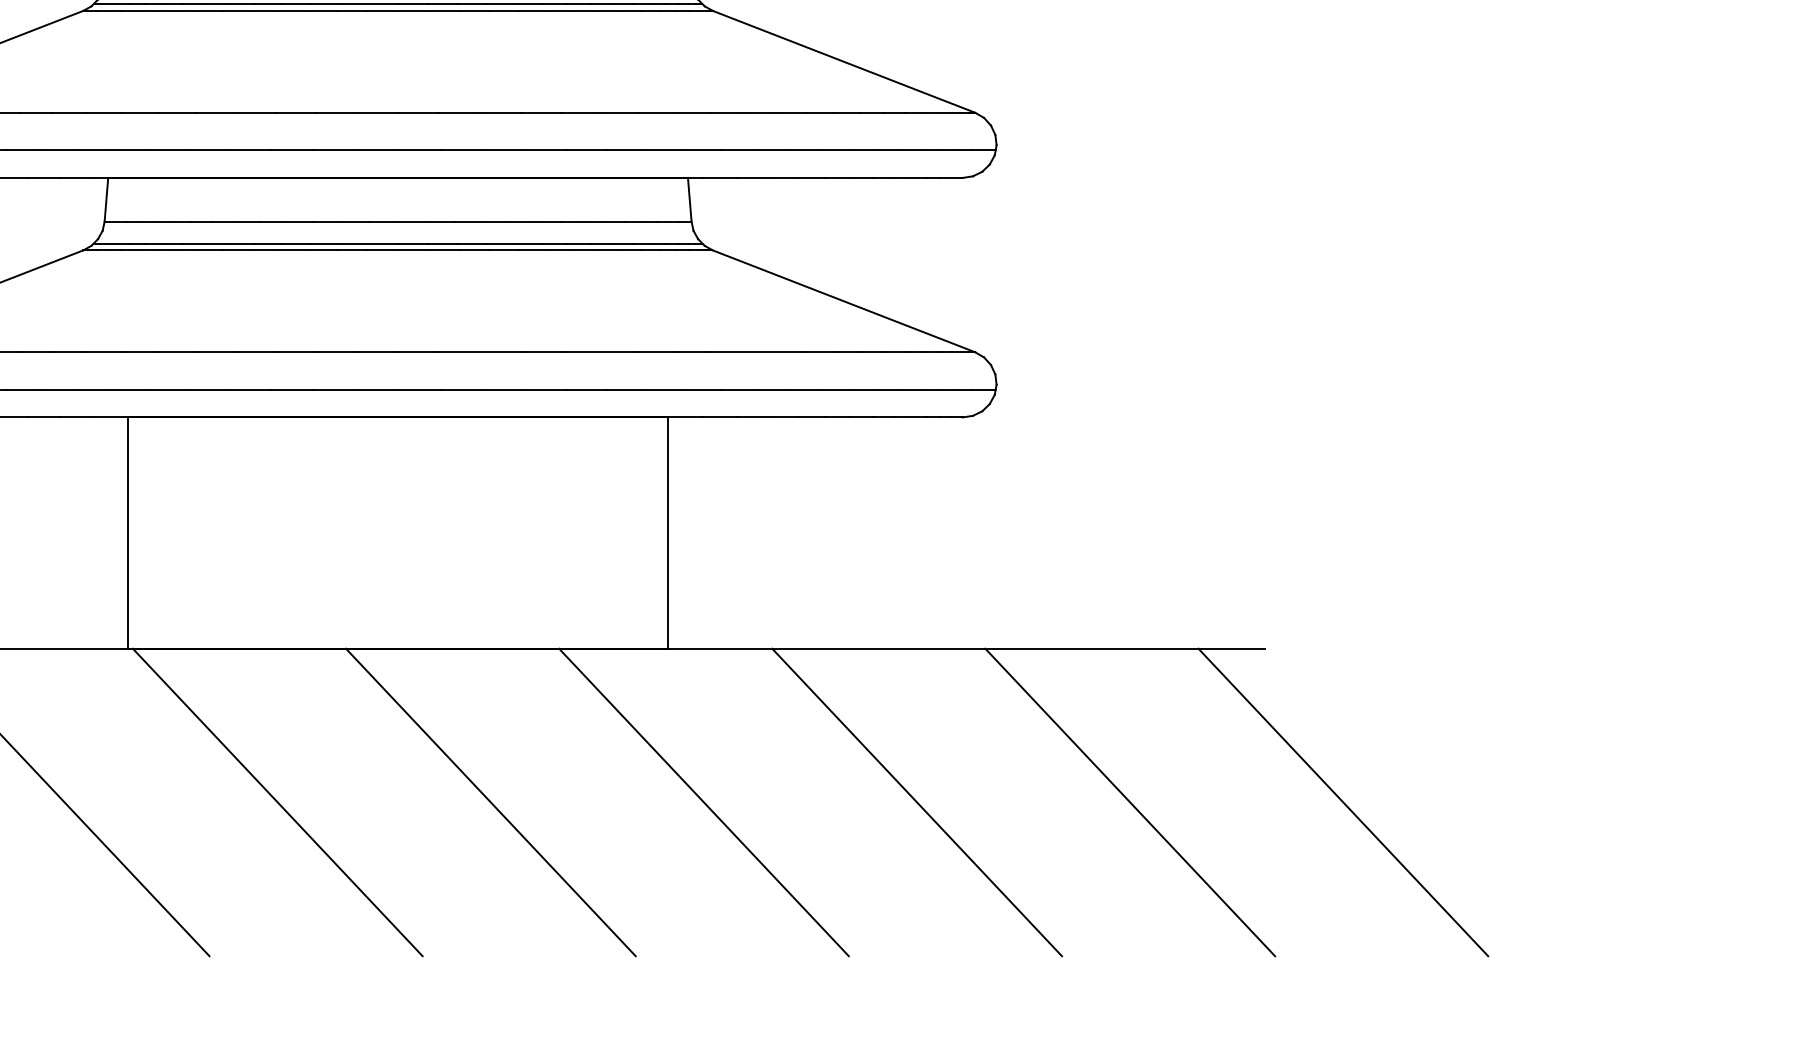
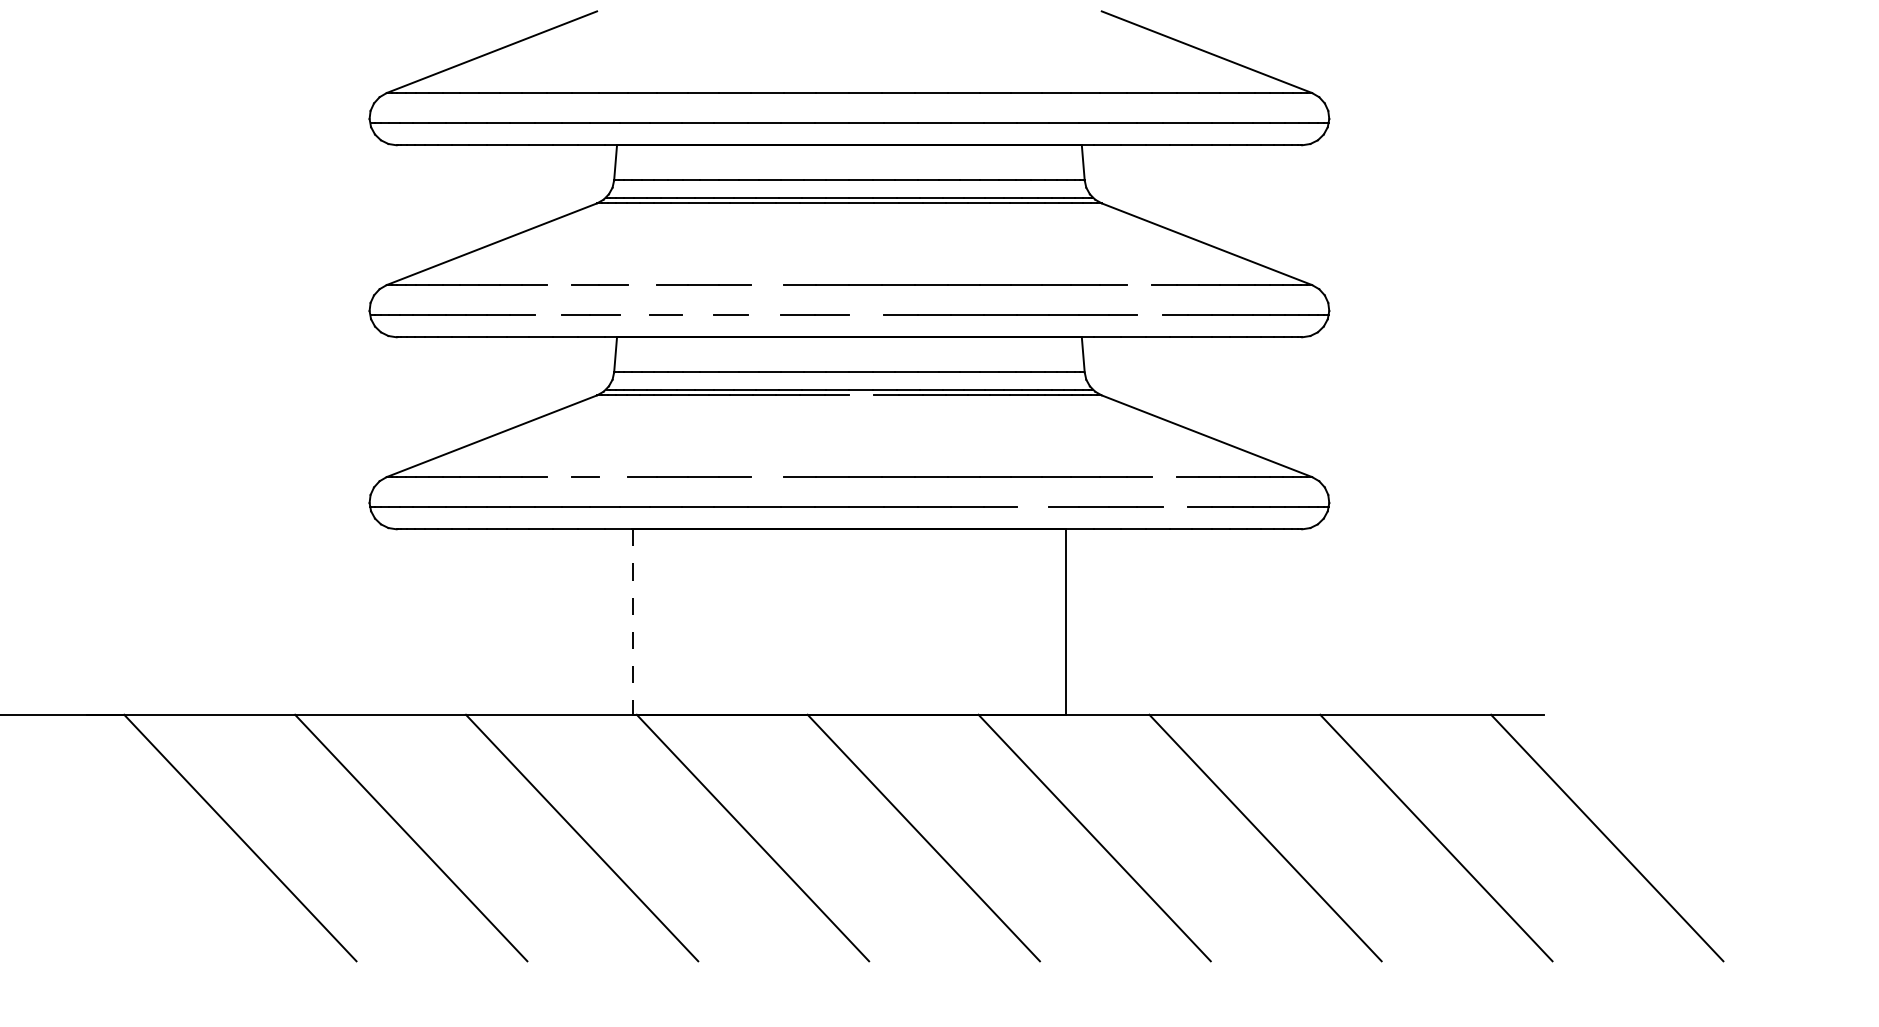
line: (36, 113) -> (559, 285), removed
line: (139, 113) -> (642, 285), removed
line: (295, 113) -> (767, 285), removed
line: (759, 113) -> (1139, 285), removed
line: (22, 150) -> (548, 315), removed
line: (130, 150) -> (634, 315), removed
line: (208, 150) -> (697, 315), removed
line: (292, 150) -> (764, 315), removed
line: (419, 150) -> (866, 315), removed
line: (772, 150) -> (1149, 315), removed
line: (413, 250) -> (861, 395), removed
line: (36, 352) -> (559, 477), removed
line: (103, 352) -> (613, 477), removed
line: (295, 352) -> (767, 477), removed
line: (791, 352) -> (1164, 477), removed
line: (626, 390) -> (1032, 507), removed
line: (804, 390) -> (1175, 507), removed
line: (128, 533) -> (633, 622), solid -> dashed

